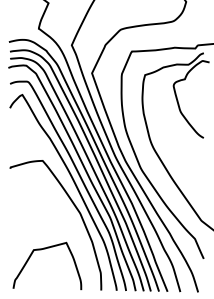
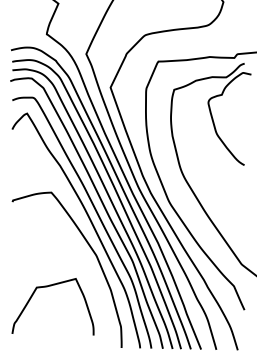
curve: (42, 250) -> (47, 287), moved

